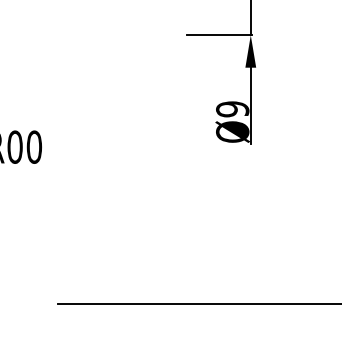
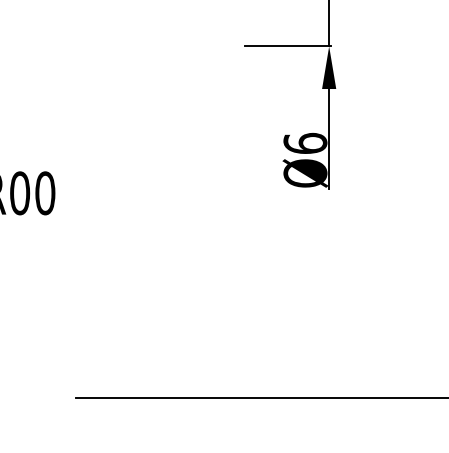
text: (232, 109) -> (305, 143), Ø9 -> Ø6

